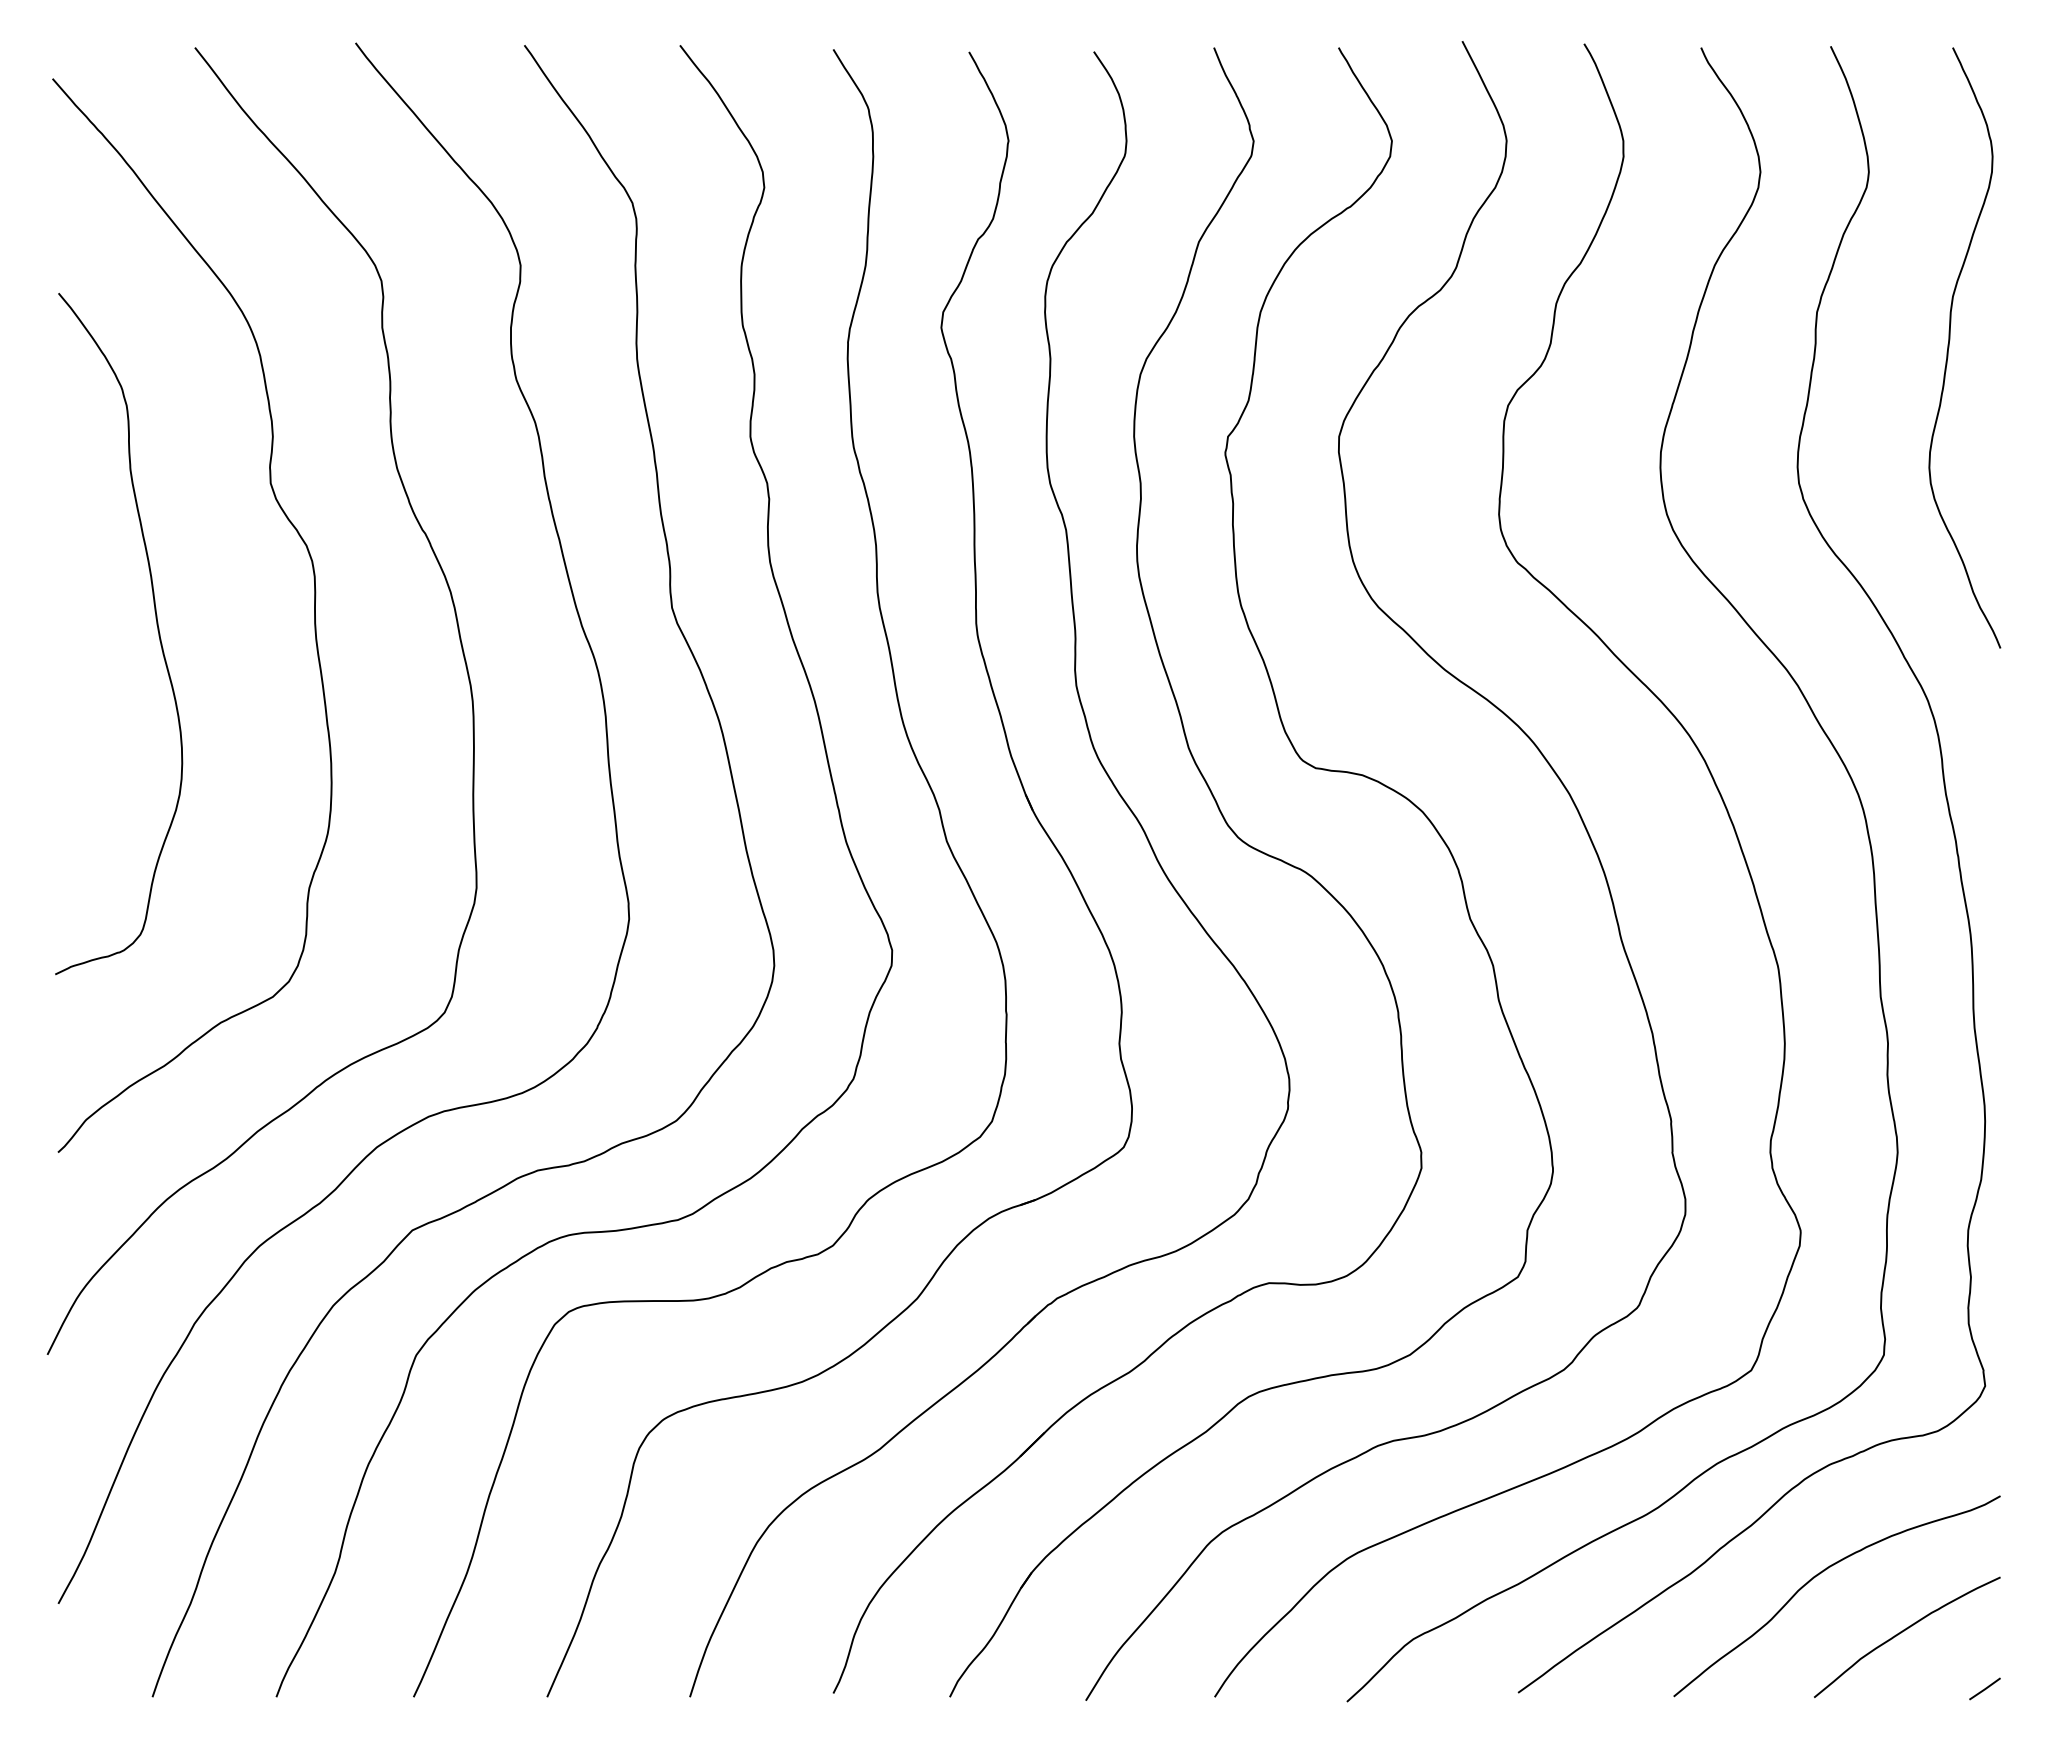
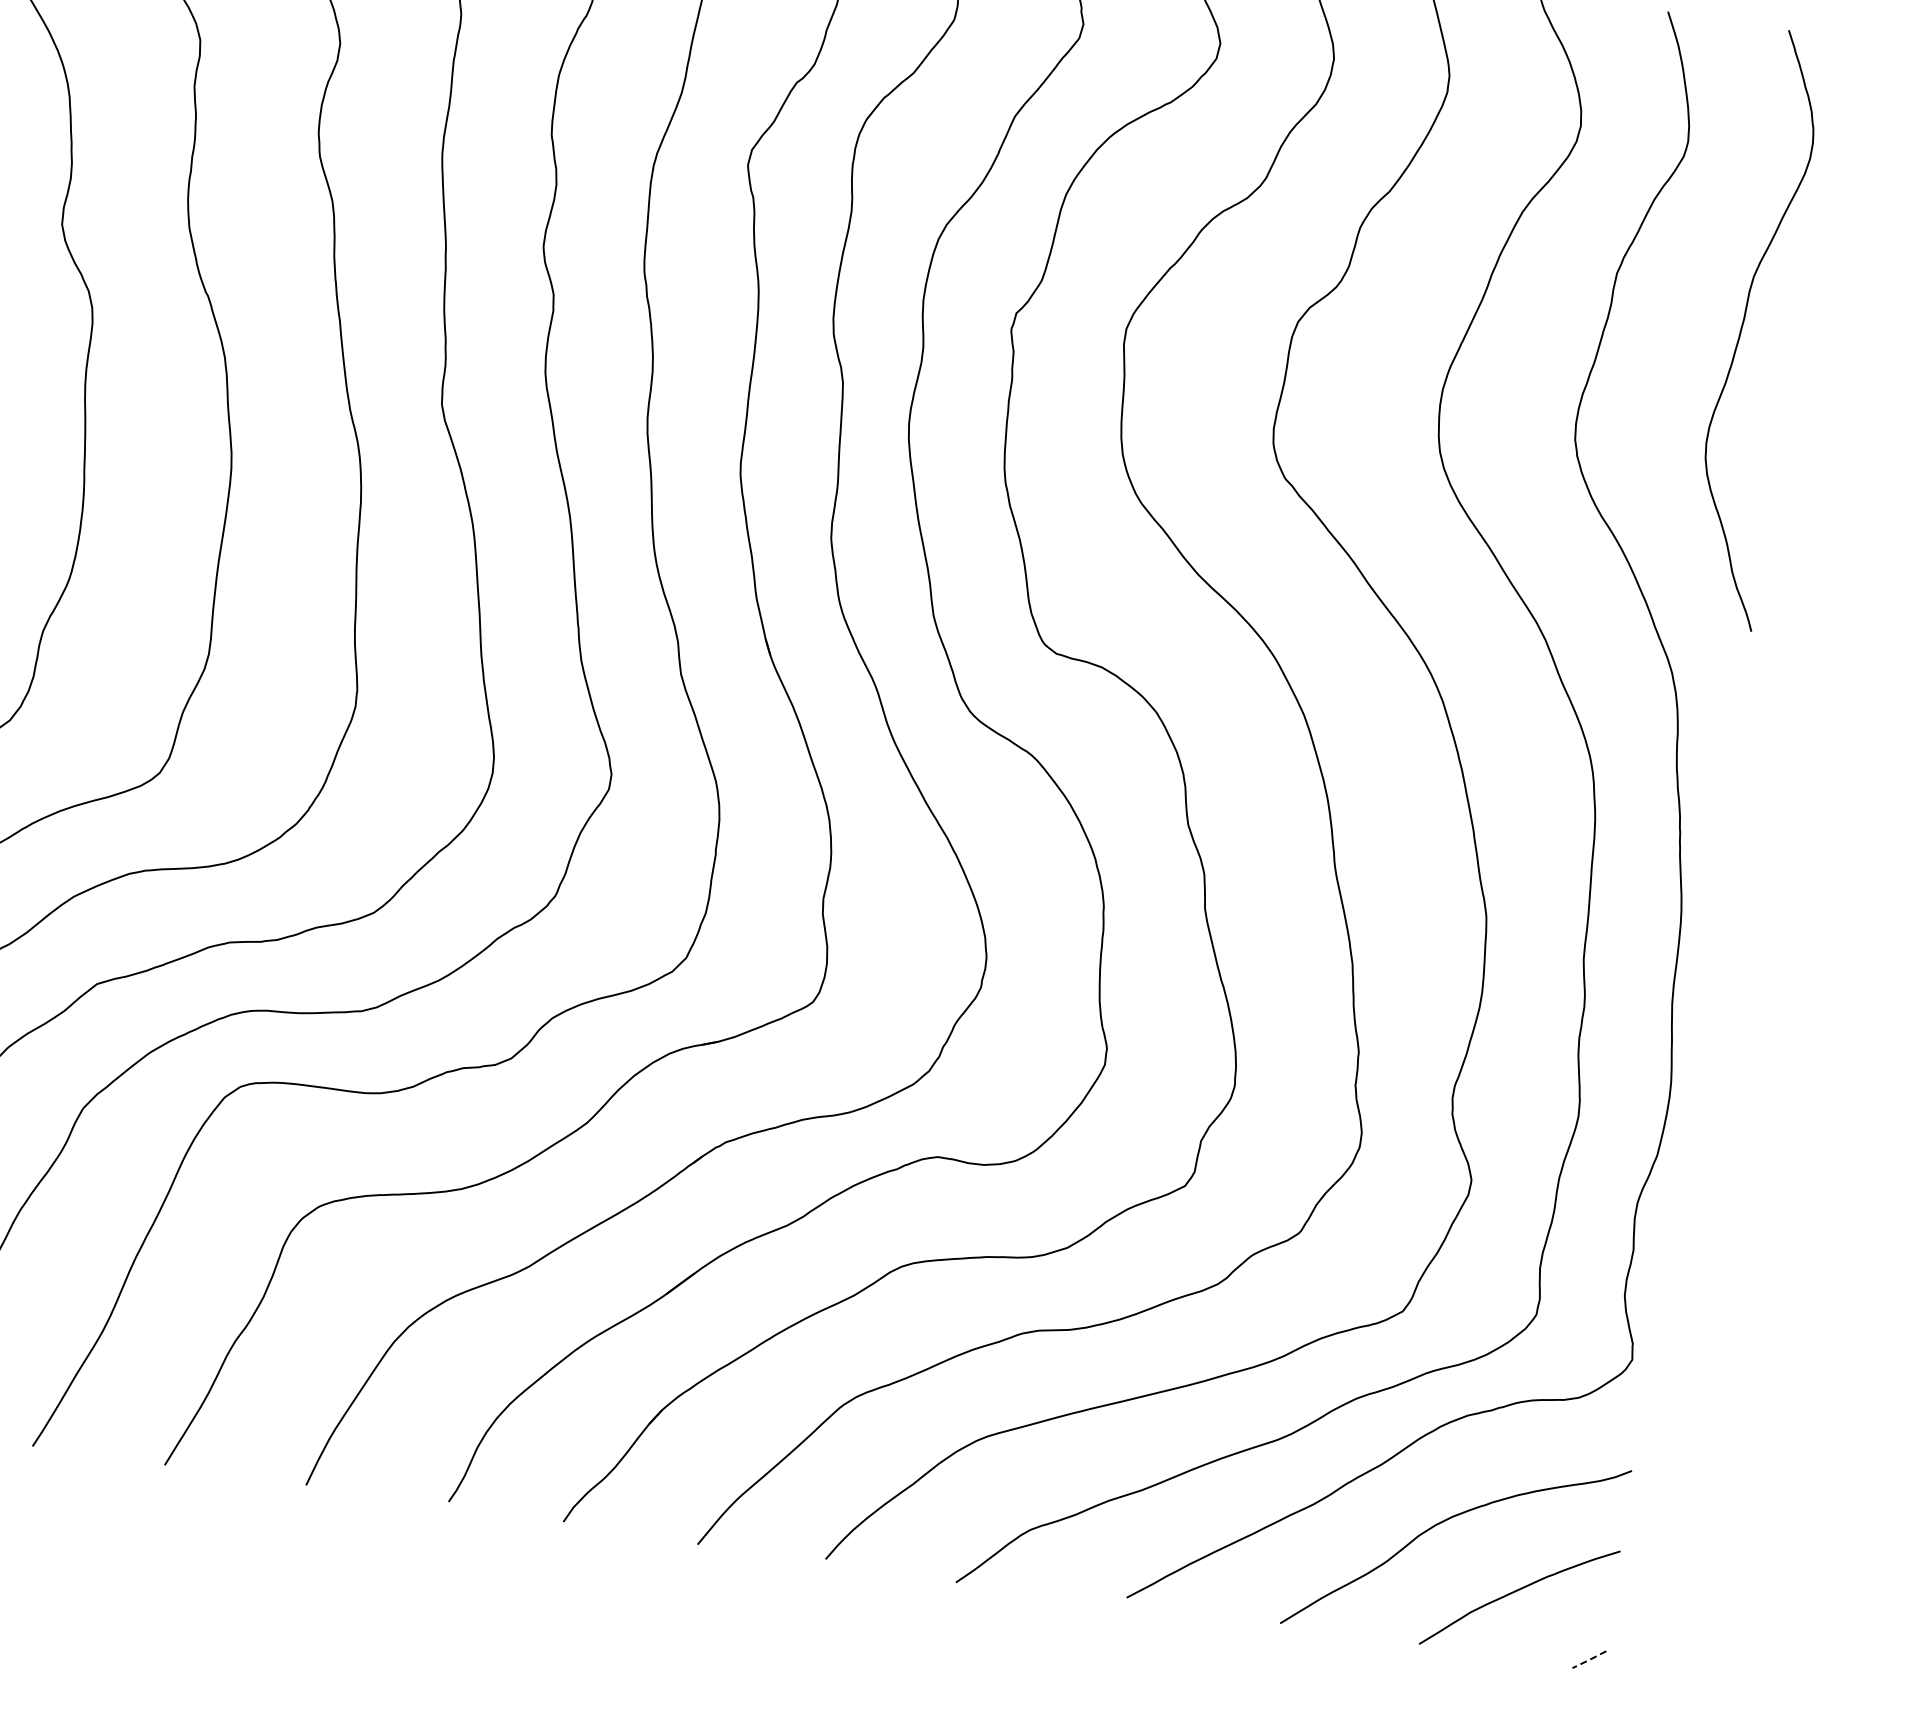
line: (1985, 1689) -> (1589, 1660), solid -> dashed

